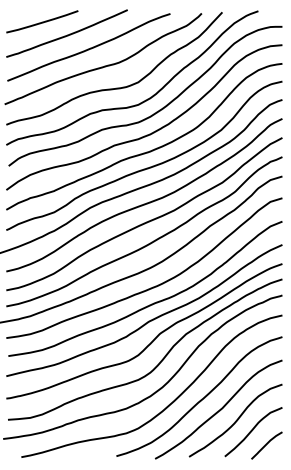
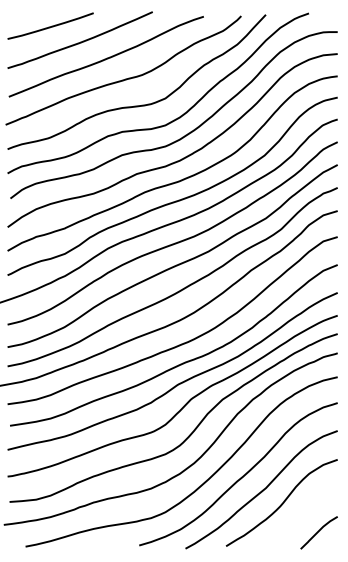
curve: (252, 431) -> (301, 515), removed

